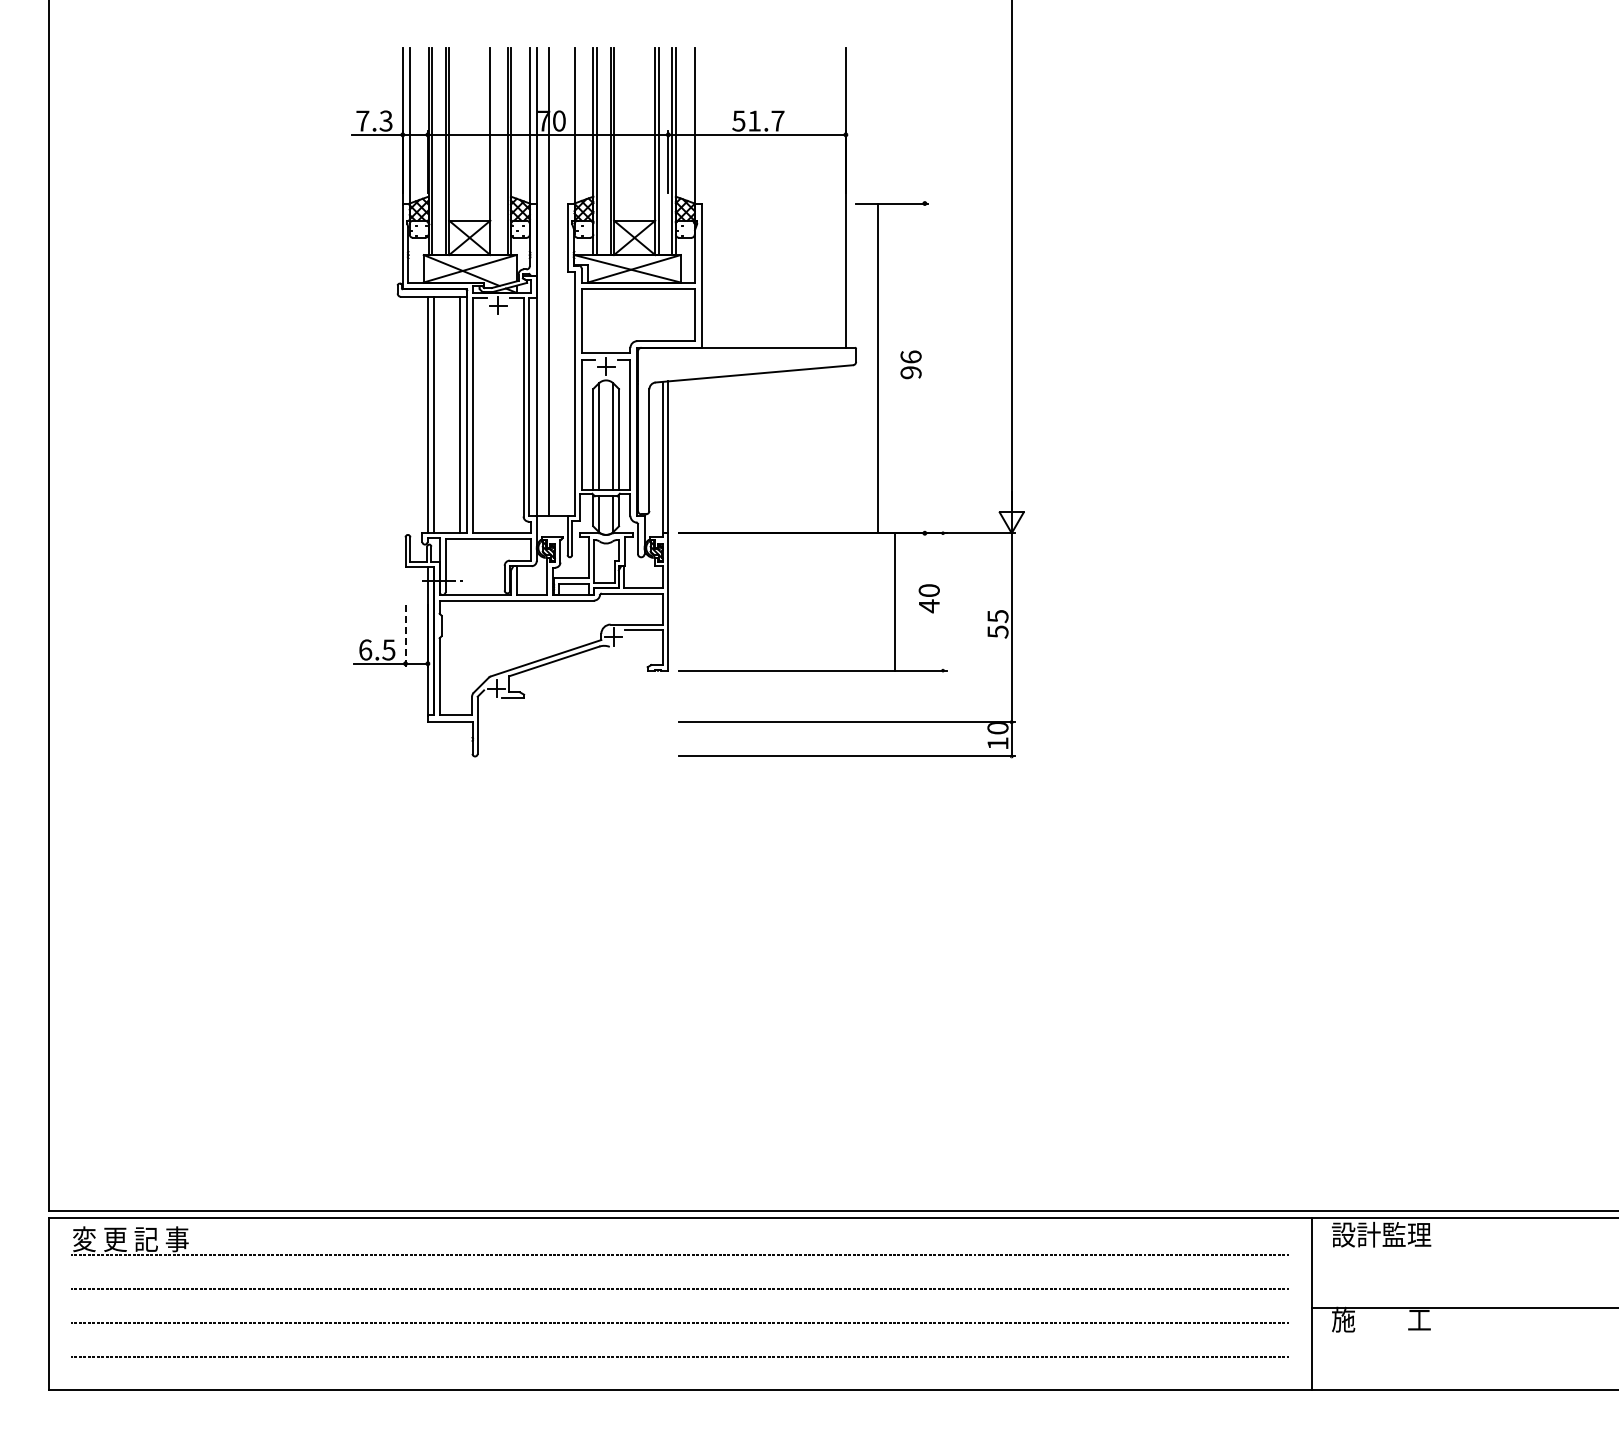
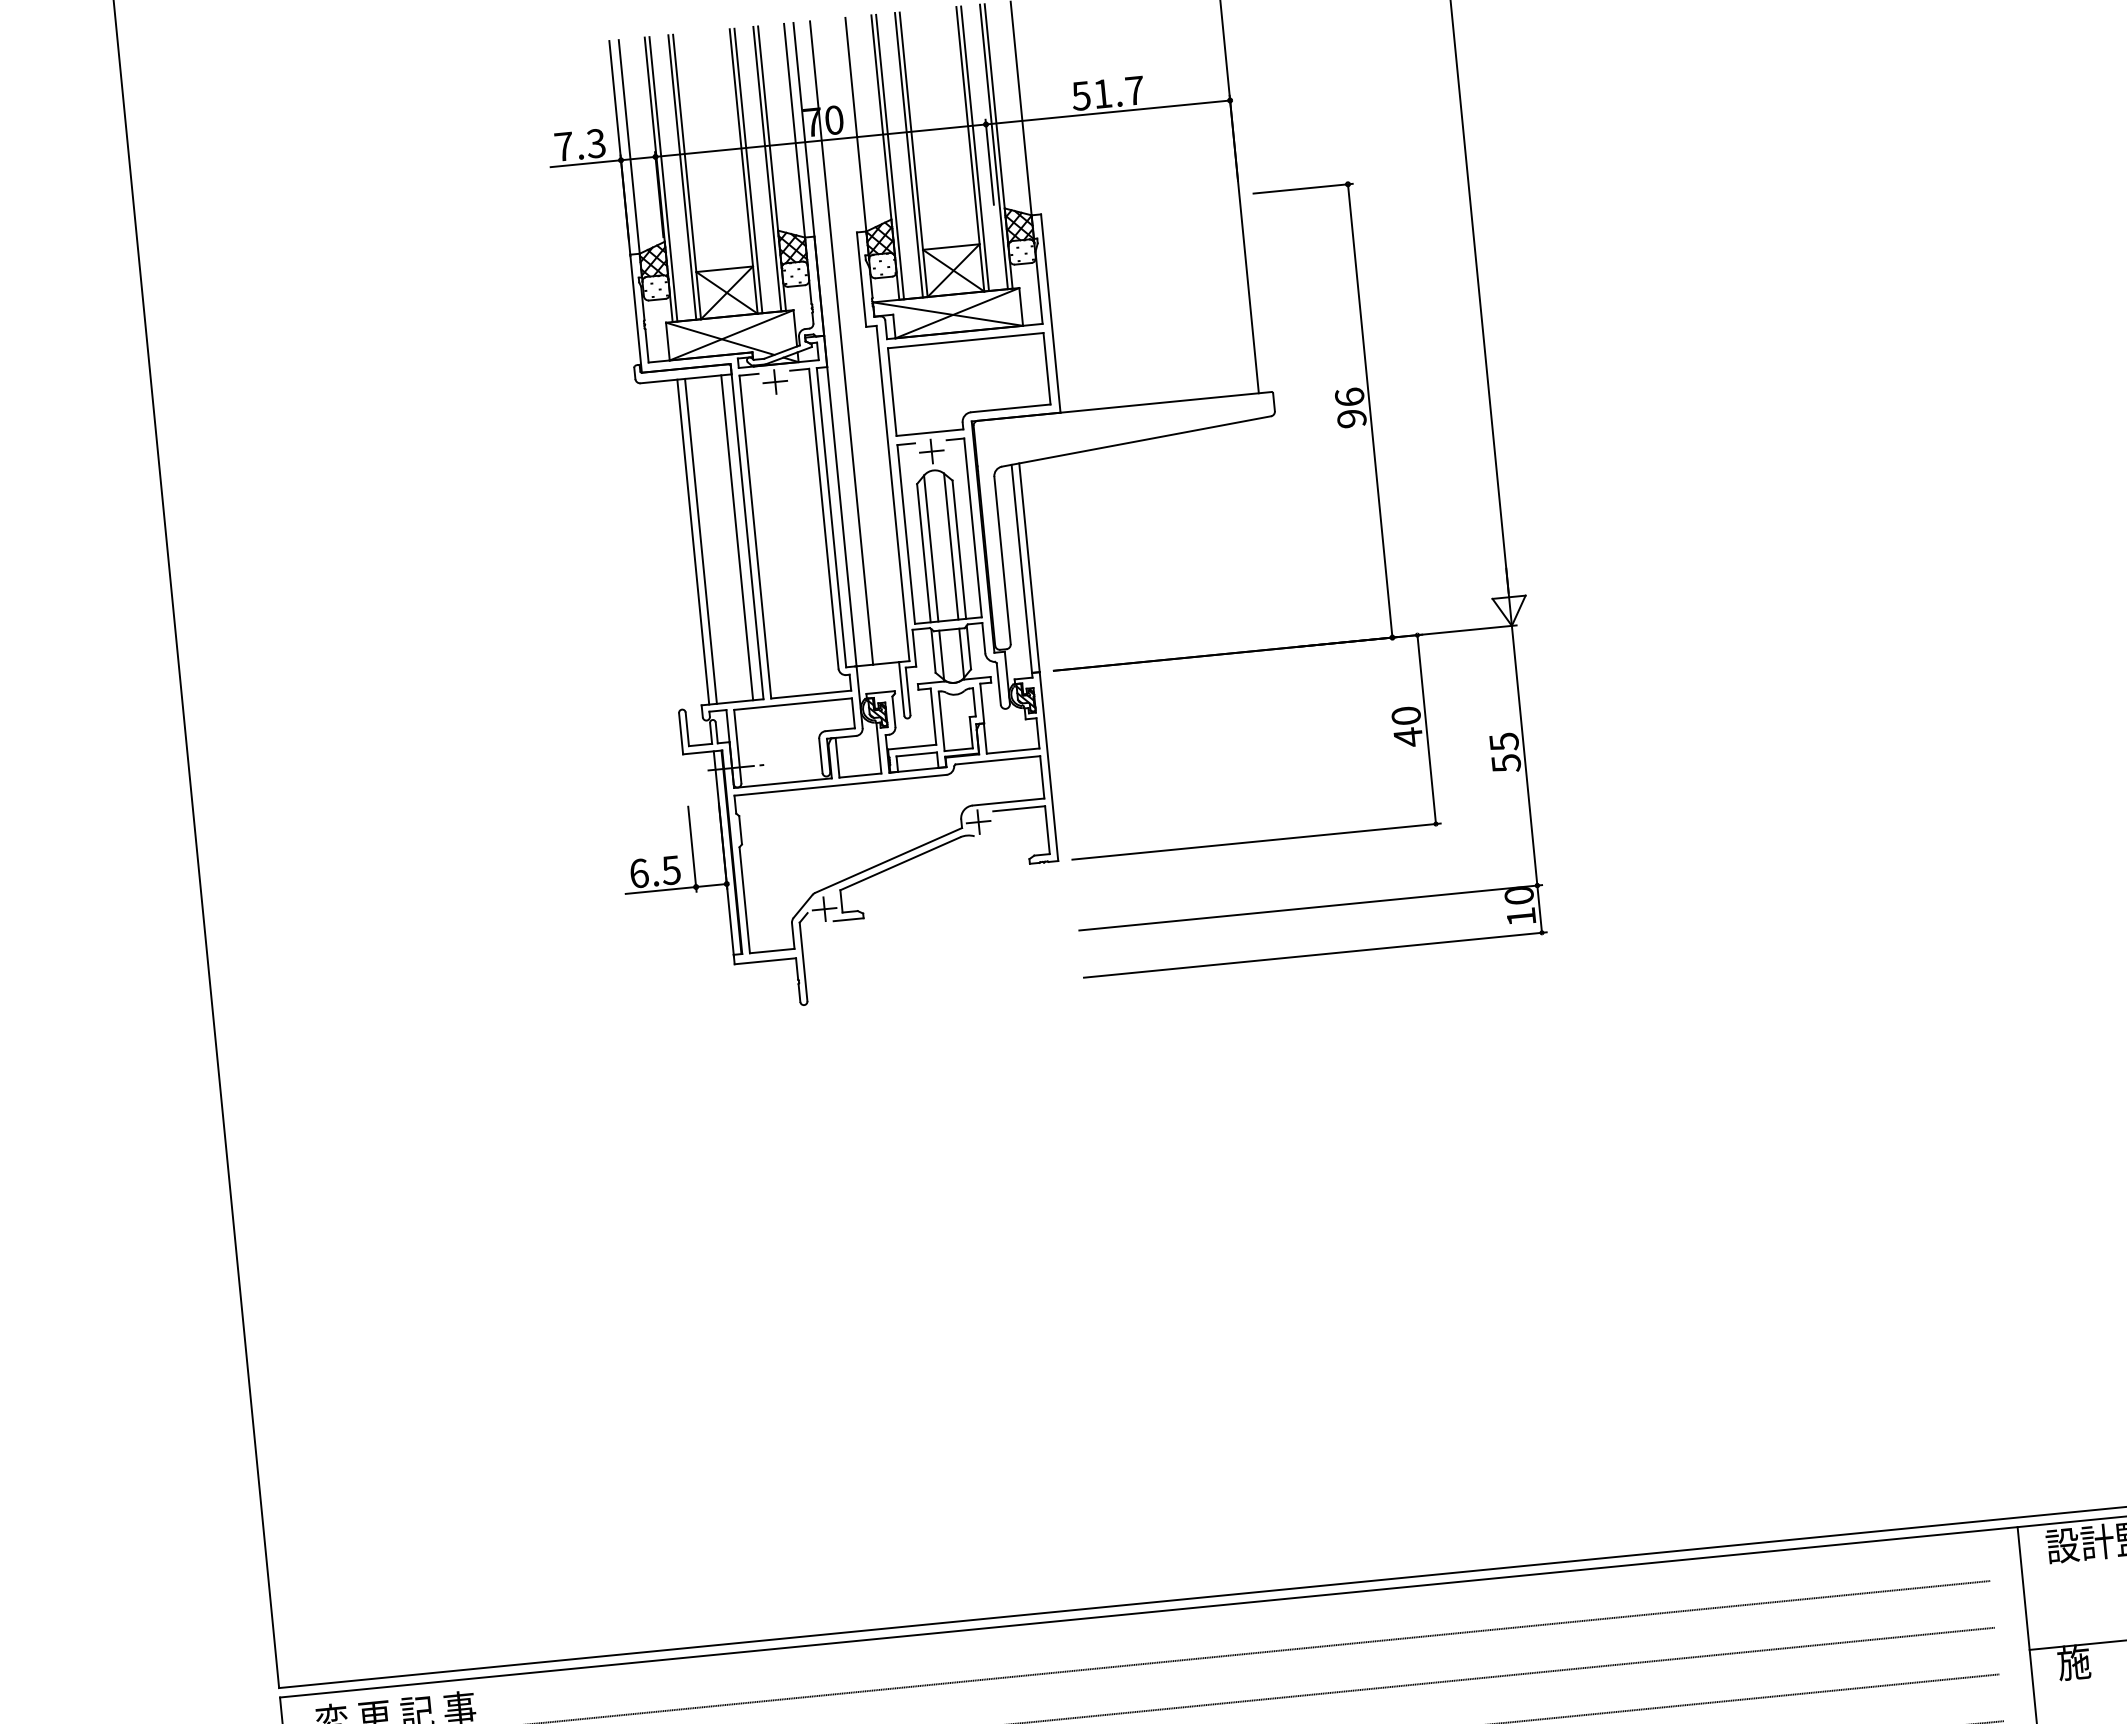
line: (493, 151) -> (747, 170), added
line: (877, 368) -> (1369, 411), moved
line: (895, 601) -> (1427, 728), moved
line: (405, 636) -> (692, 849), dashed -> solid

